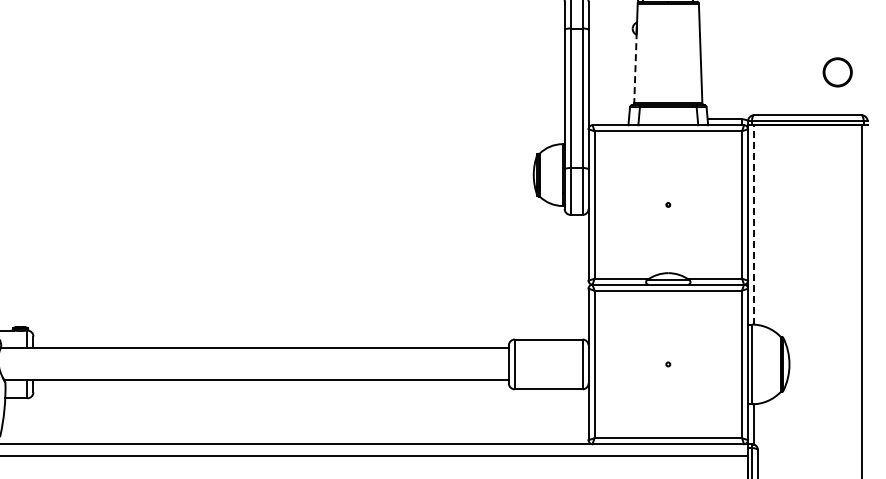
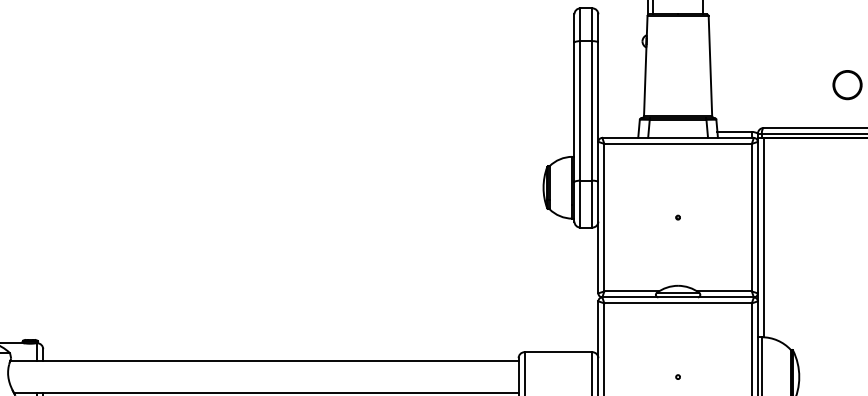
line: (635, 67) -> (645, 80), dashed -> solid
line: (754, 224) -> (764, 237), dashed -> solid

